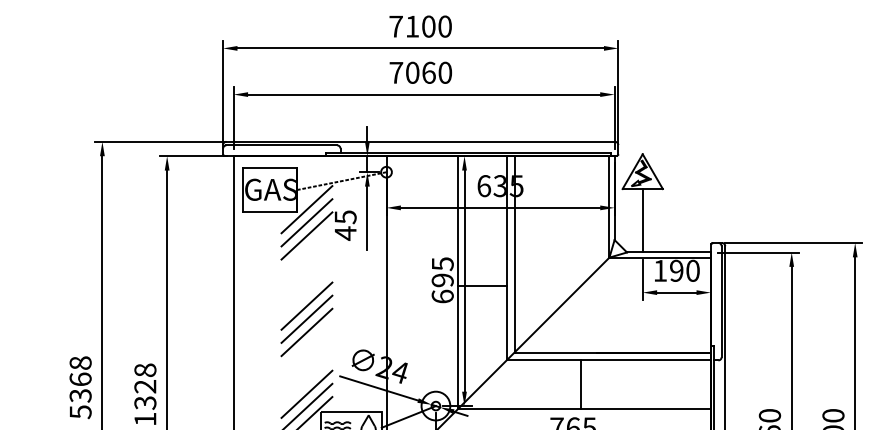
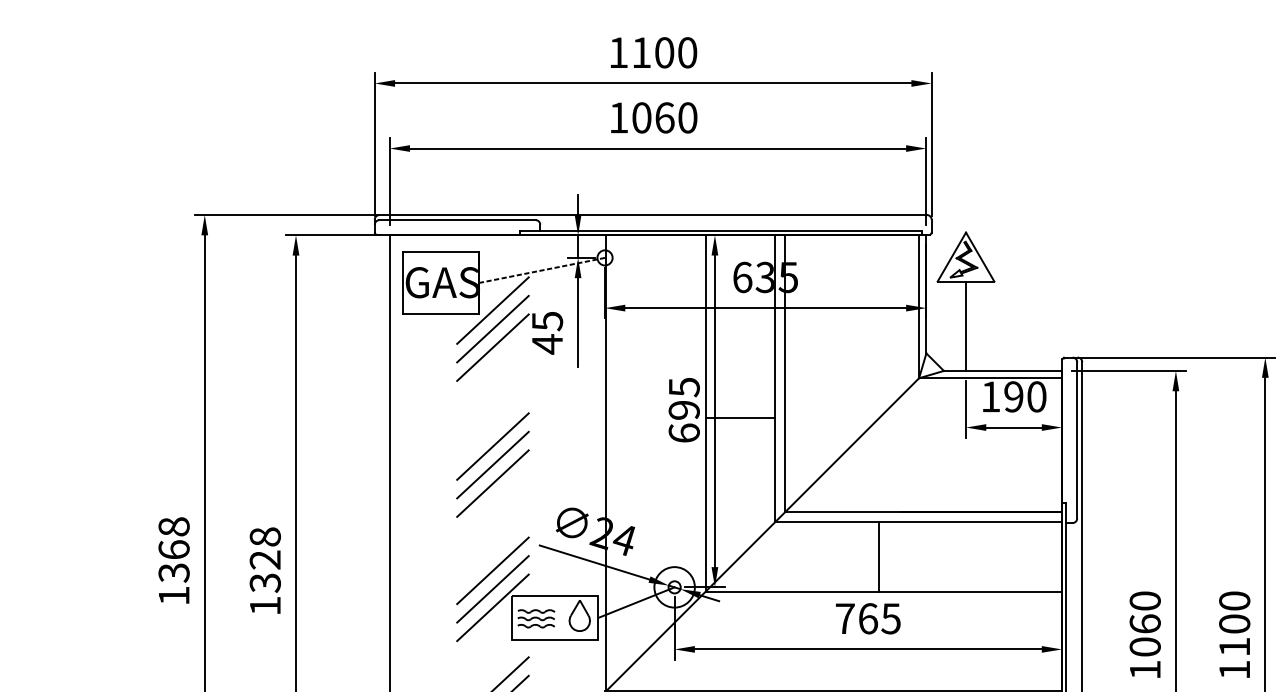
text: (396, 26) -> (618, 52), 7100 -> 1100
text: (396, 72) -> (618, 117), 7060 -> 1060
text: (80, 411) -> (174, 595), 5368 -> 1368

